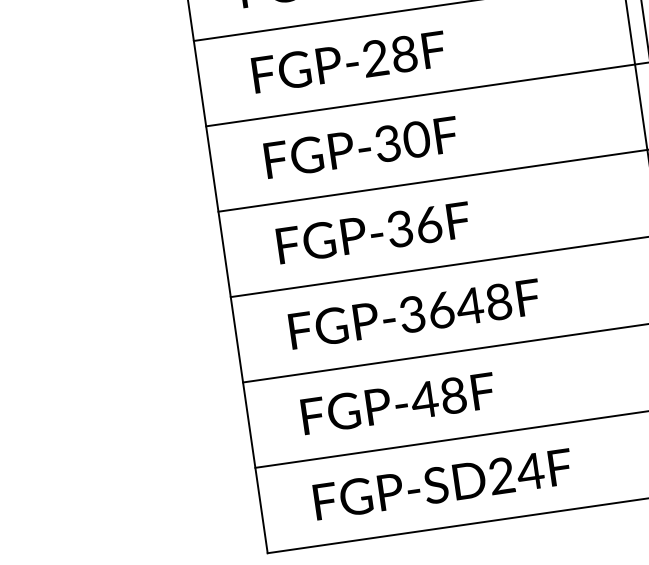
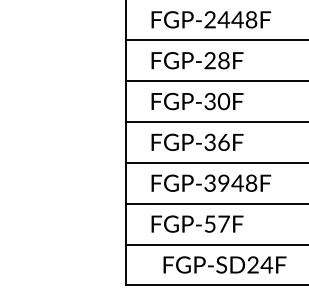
text: (440, 308) -> (223, 182), FGP-3648F -> FGP-3948F
text: (437, 396) -> (216, 223), FGP-48F -> FGP-57F
text: (441, 483) -> (224, 264), moved

